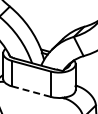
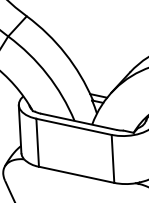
line: (32, 91) -> (78, 174), dashed -> solid

